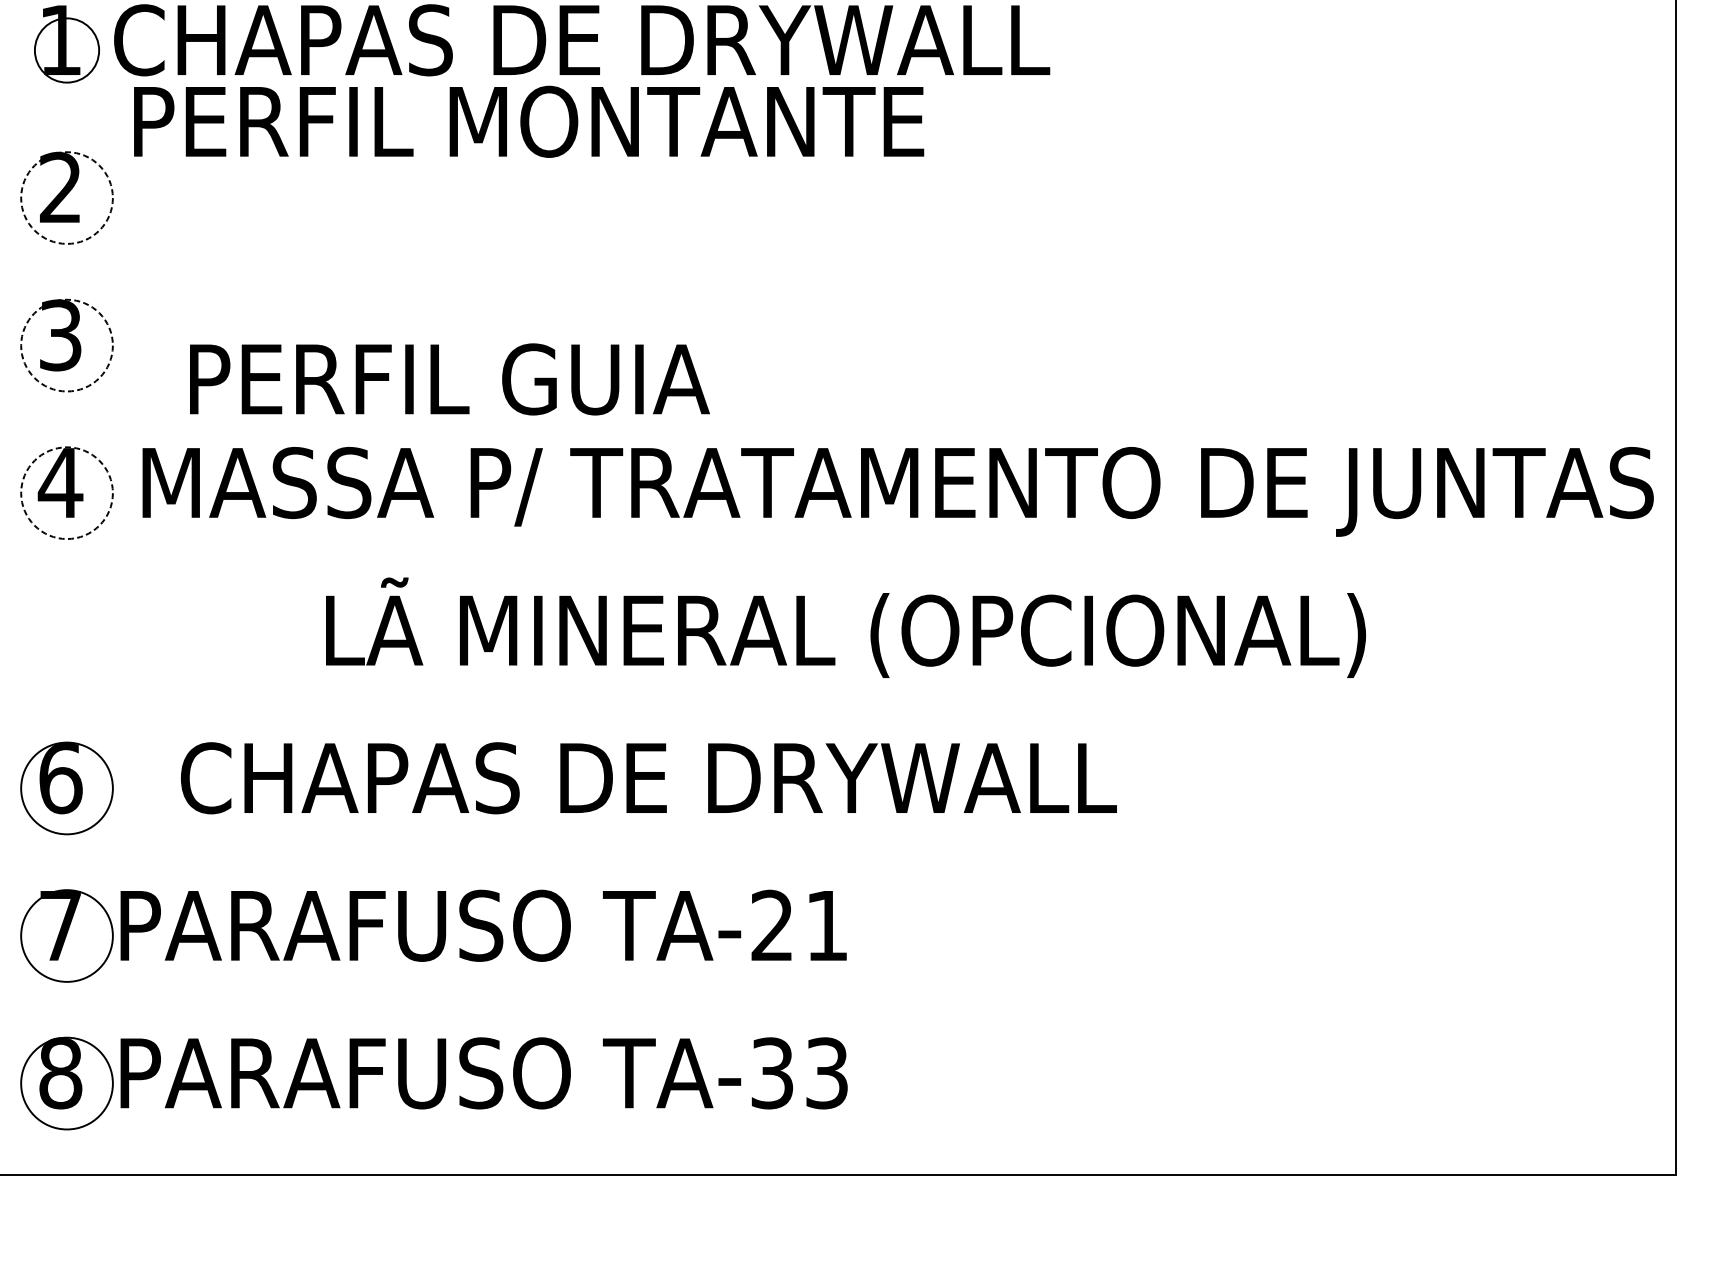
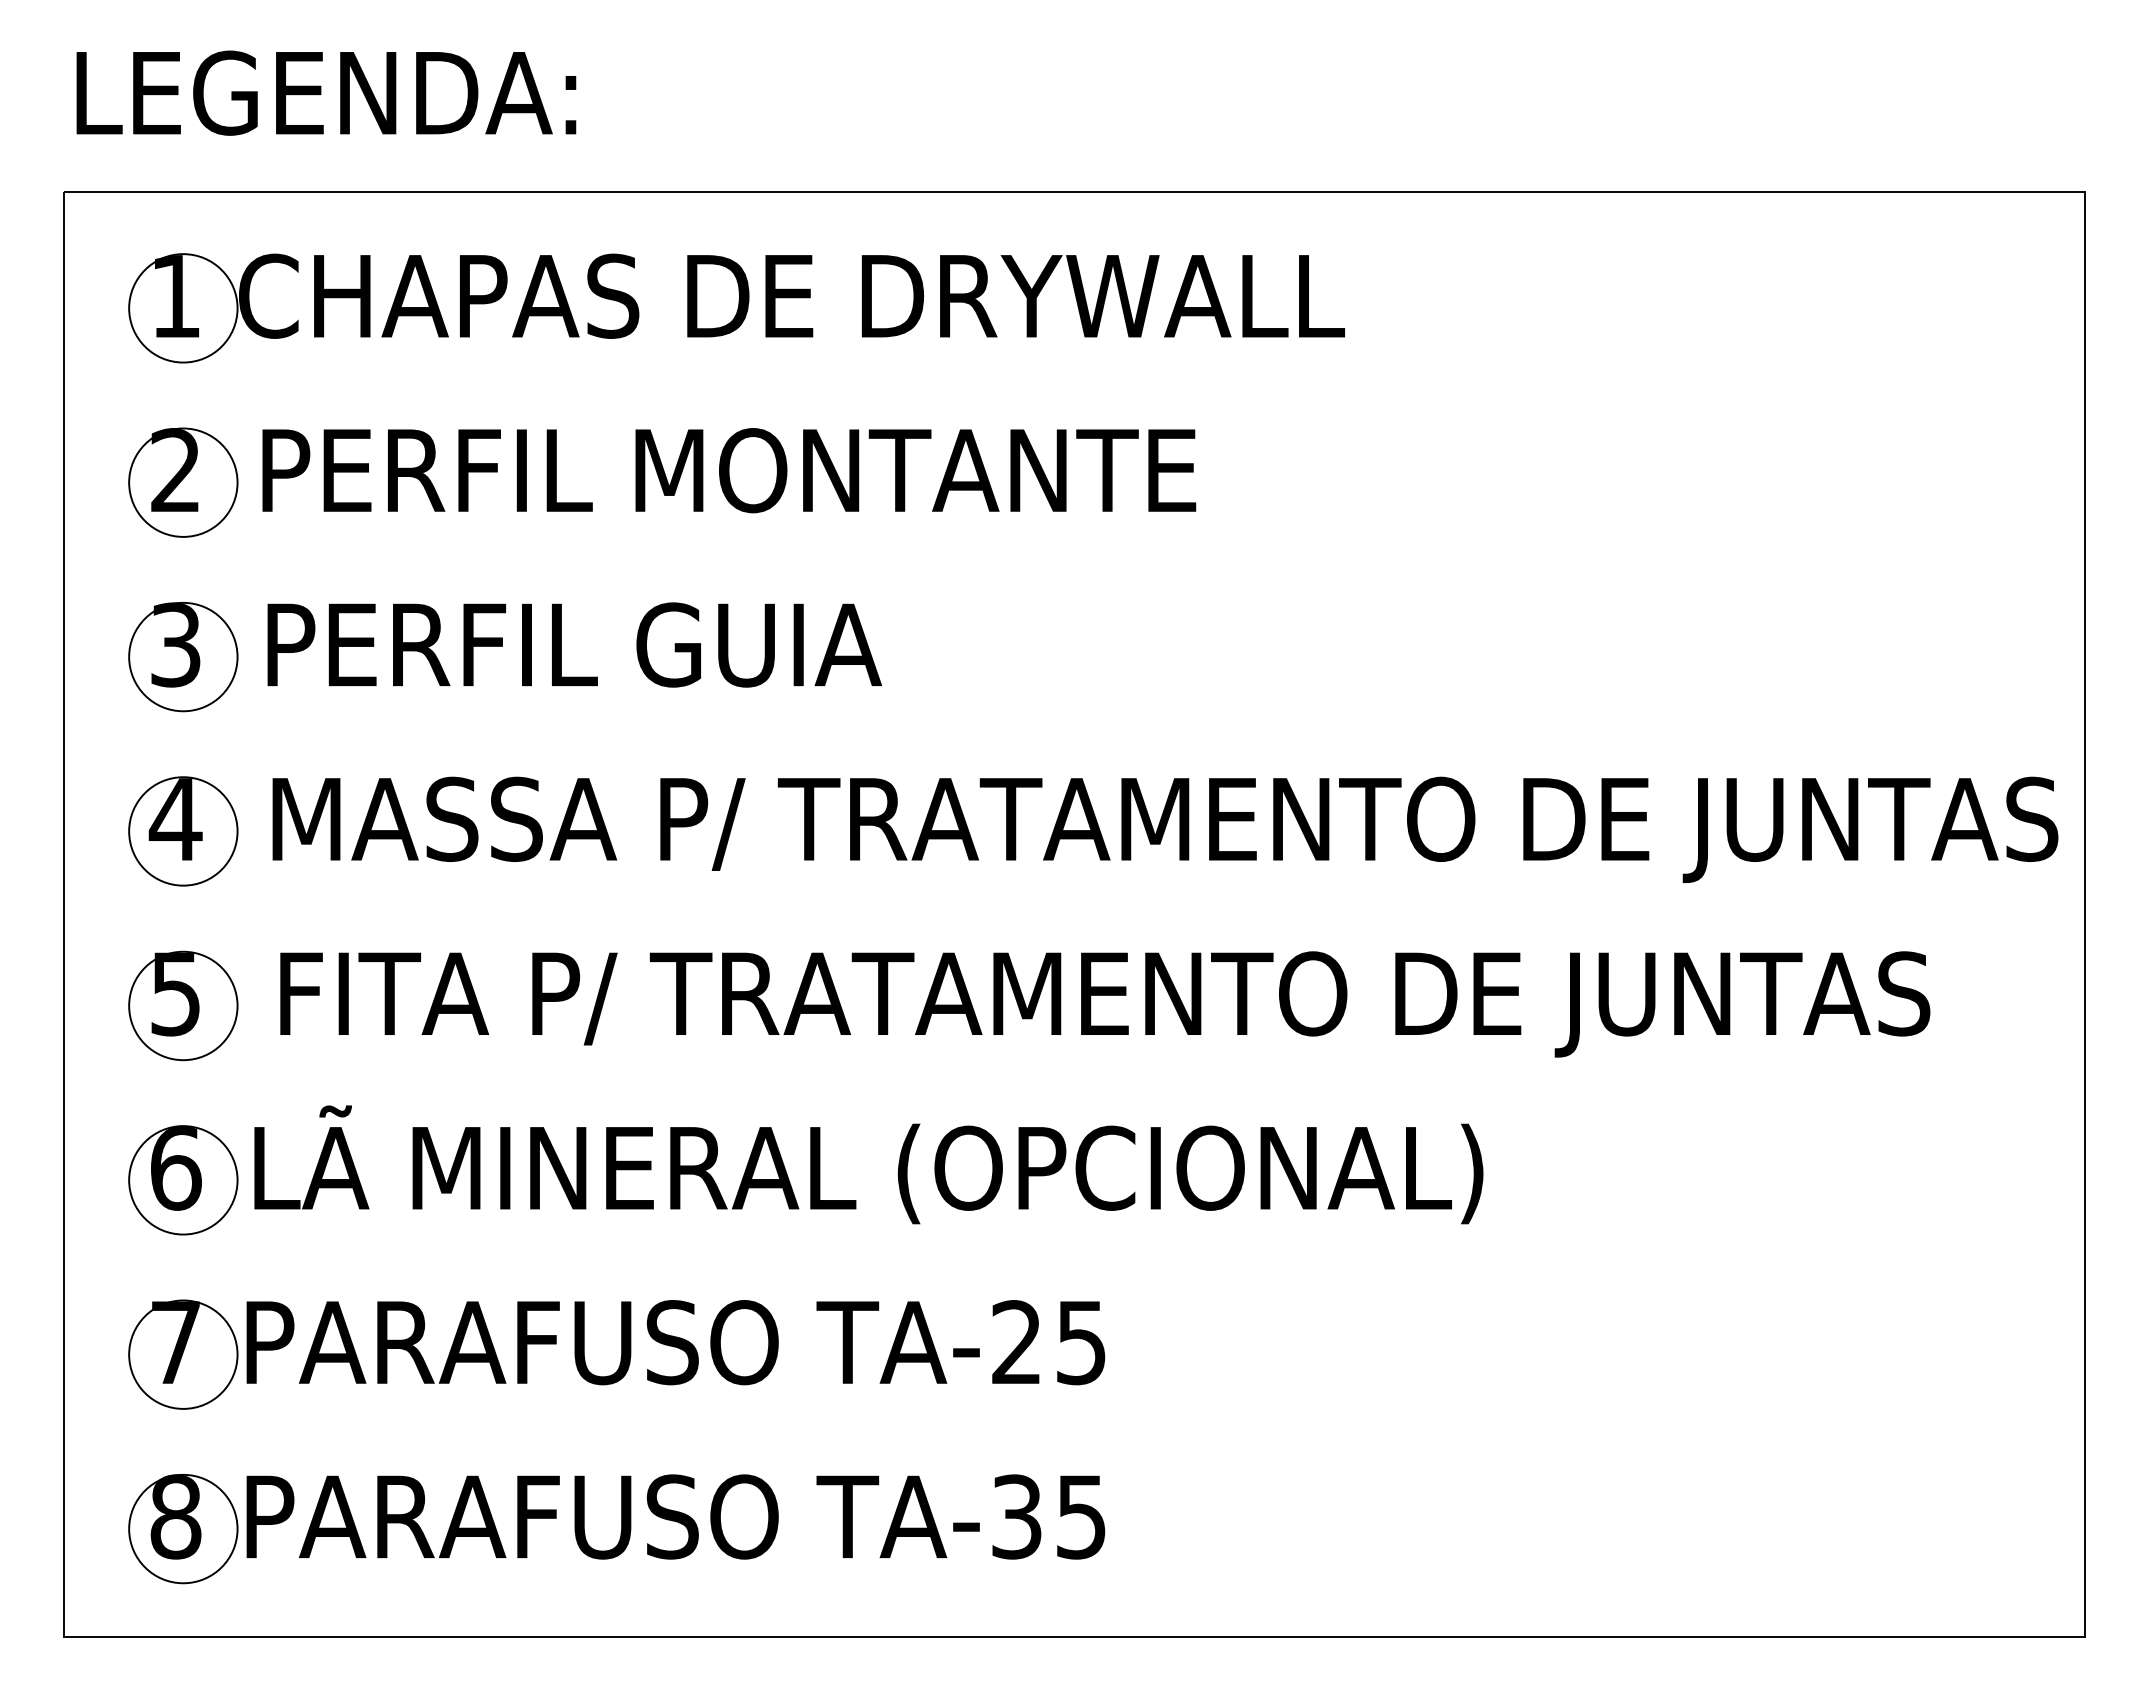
circle: (67, 50) -> (183, 308), size x1.43
text: (529, 121) -> (729, 470), moved
circle: (67, 197) -> (183, 482), dashed -> solid
circle: (67, 345) -> (183, 656), dashed -> solid
text: (449, 378) -> (574, 644), moved
circle: (67, 493) -> (183, 831), dashed -> solid
text: (847, 631) -> (1105, 994), LÃ MINERAL (OPCIONAL) -> FITA P/ TRATAMENTO DE JUNTAS
part: (67, 640) -> (183, 1005), added
text: (646, 775) -> (868, 1164), CHAPAS DE DRYWALL -> LÃ MINERAL (OPCIONAL)
text: (827, 926) -> (1081, 1343), TA-21 -> TA-25
text: (827, 1072) -> (1081, 1516), TA-33 -> TA-35

